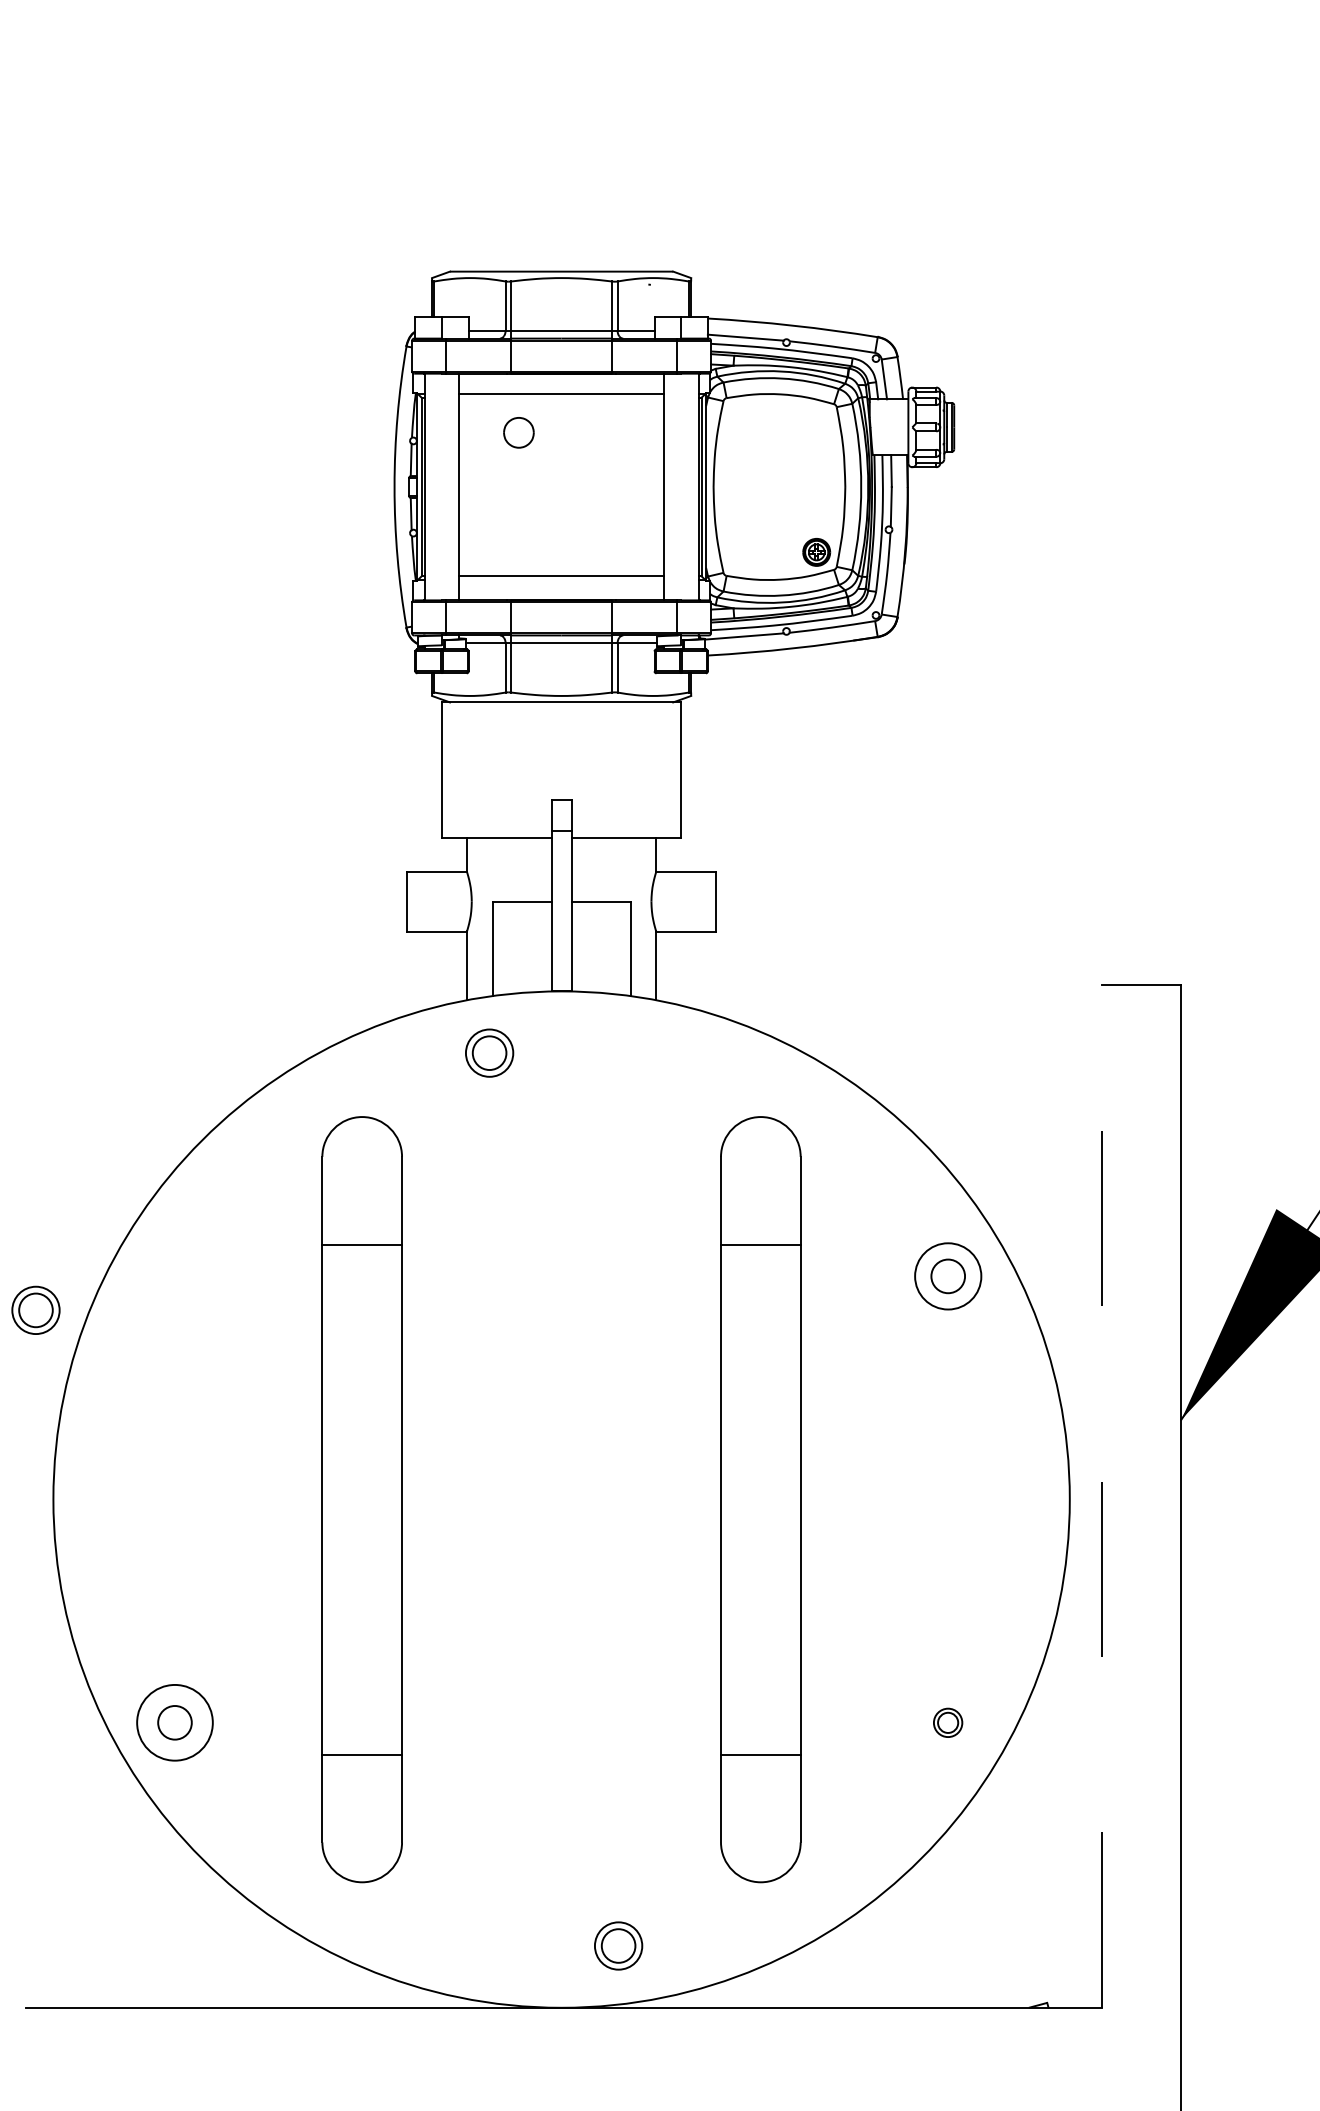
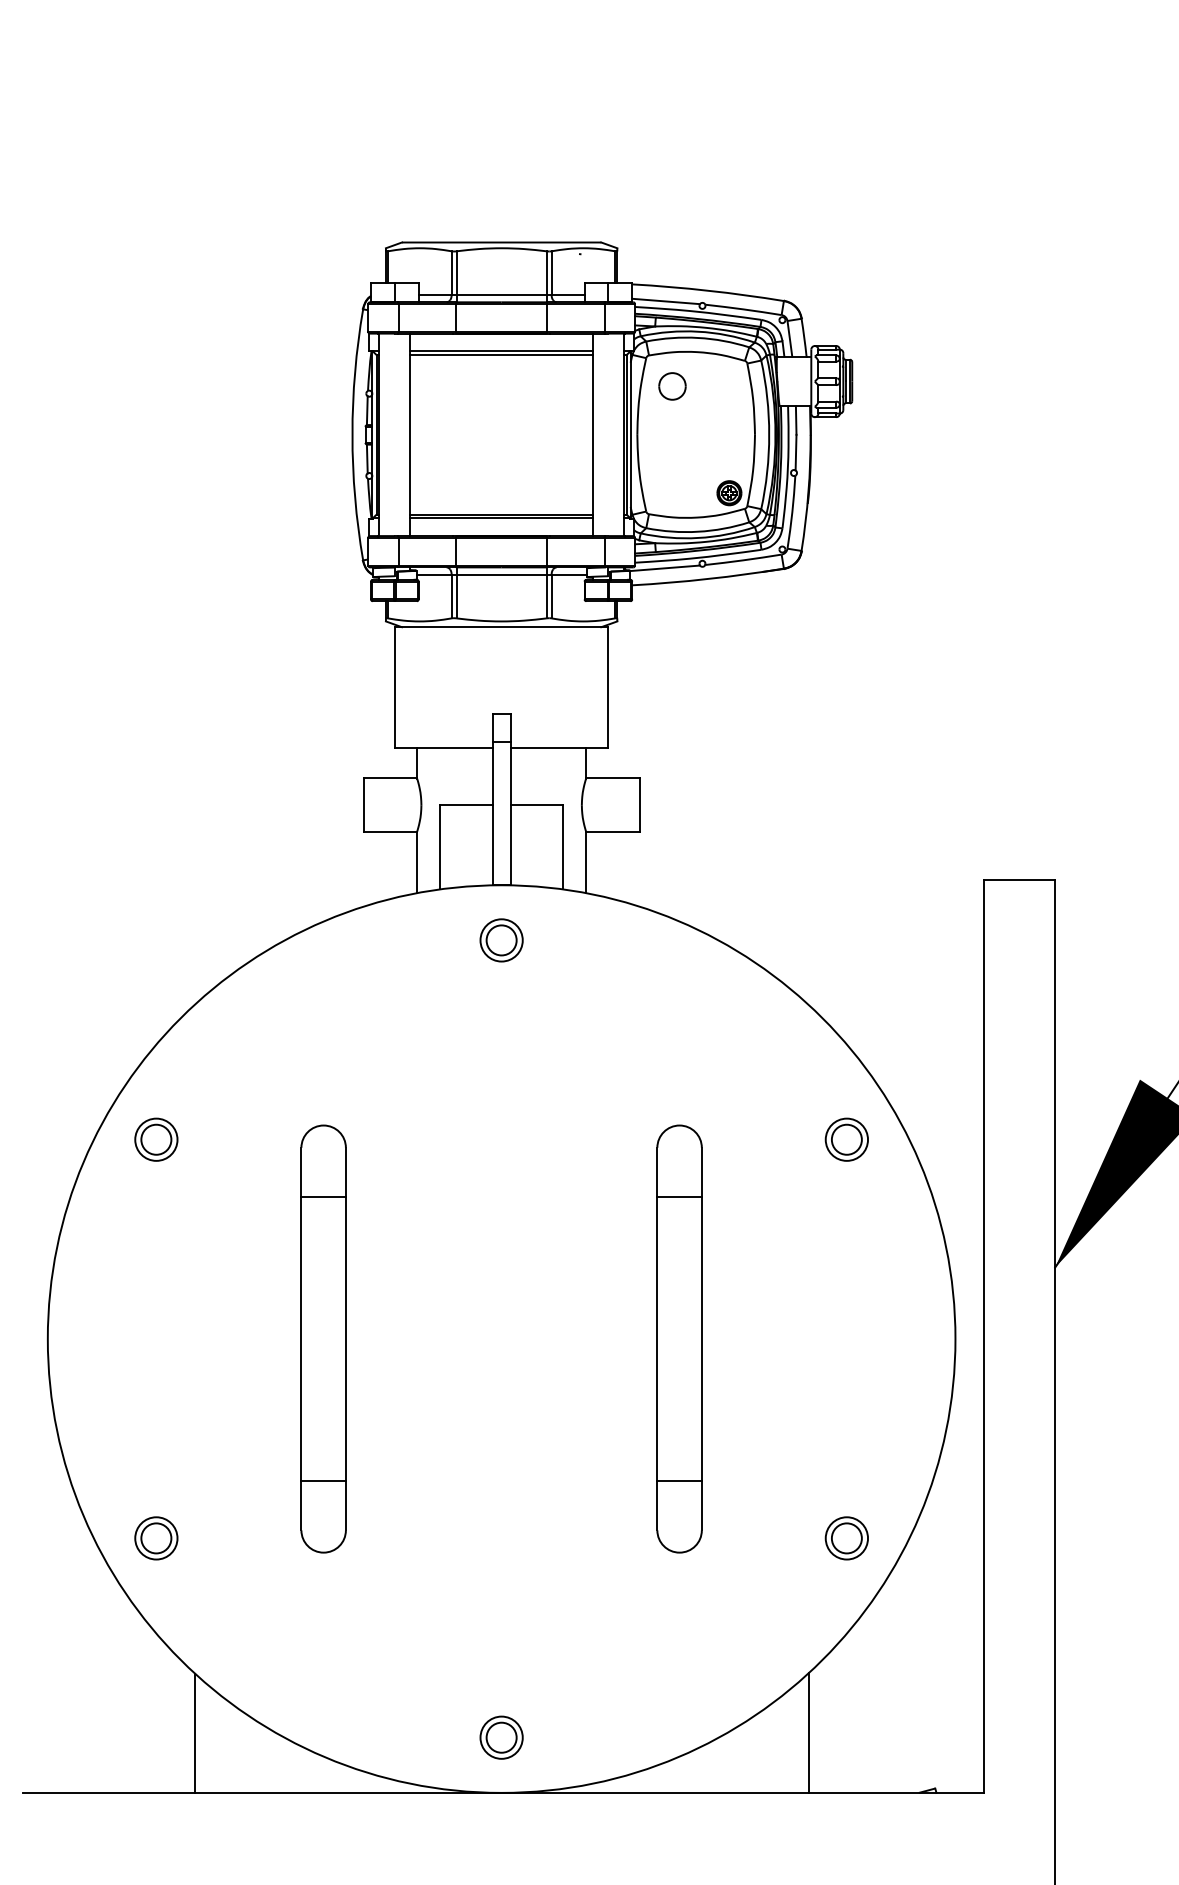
line: (561, 397) -> (501, 354), added
part: (518, 432) -> (672, 386), moved
line: (561, 580) -> (501, 518), added
part: (489, 1052) -> (501, 939), moved
circle: (947, 1276) -> (846, 1139), size x0.71
part: (35, 1309) -> (155, 1138), moved
line: (1101, 1496) -> (983, 1336), dashed -> solid
part: (362, 1499) -> (323, 1338), size x0.62
part: (760, 1499) -> (679, 1338), size x0.62
circle: (174, 1722) -> (155, 1538), size x0.62
part: (947, 1722) -> (846, 1538), size x1.67
line: (217, 1940) -> (194, 1732), added
line: (905, 1940) -> (808, 1732), added
part: (618, 1945) -> (501, 1737), moved

